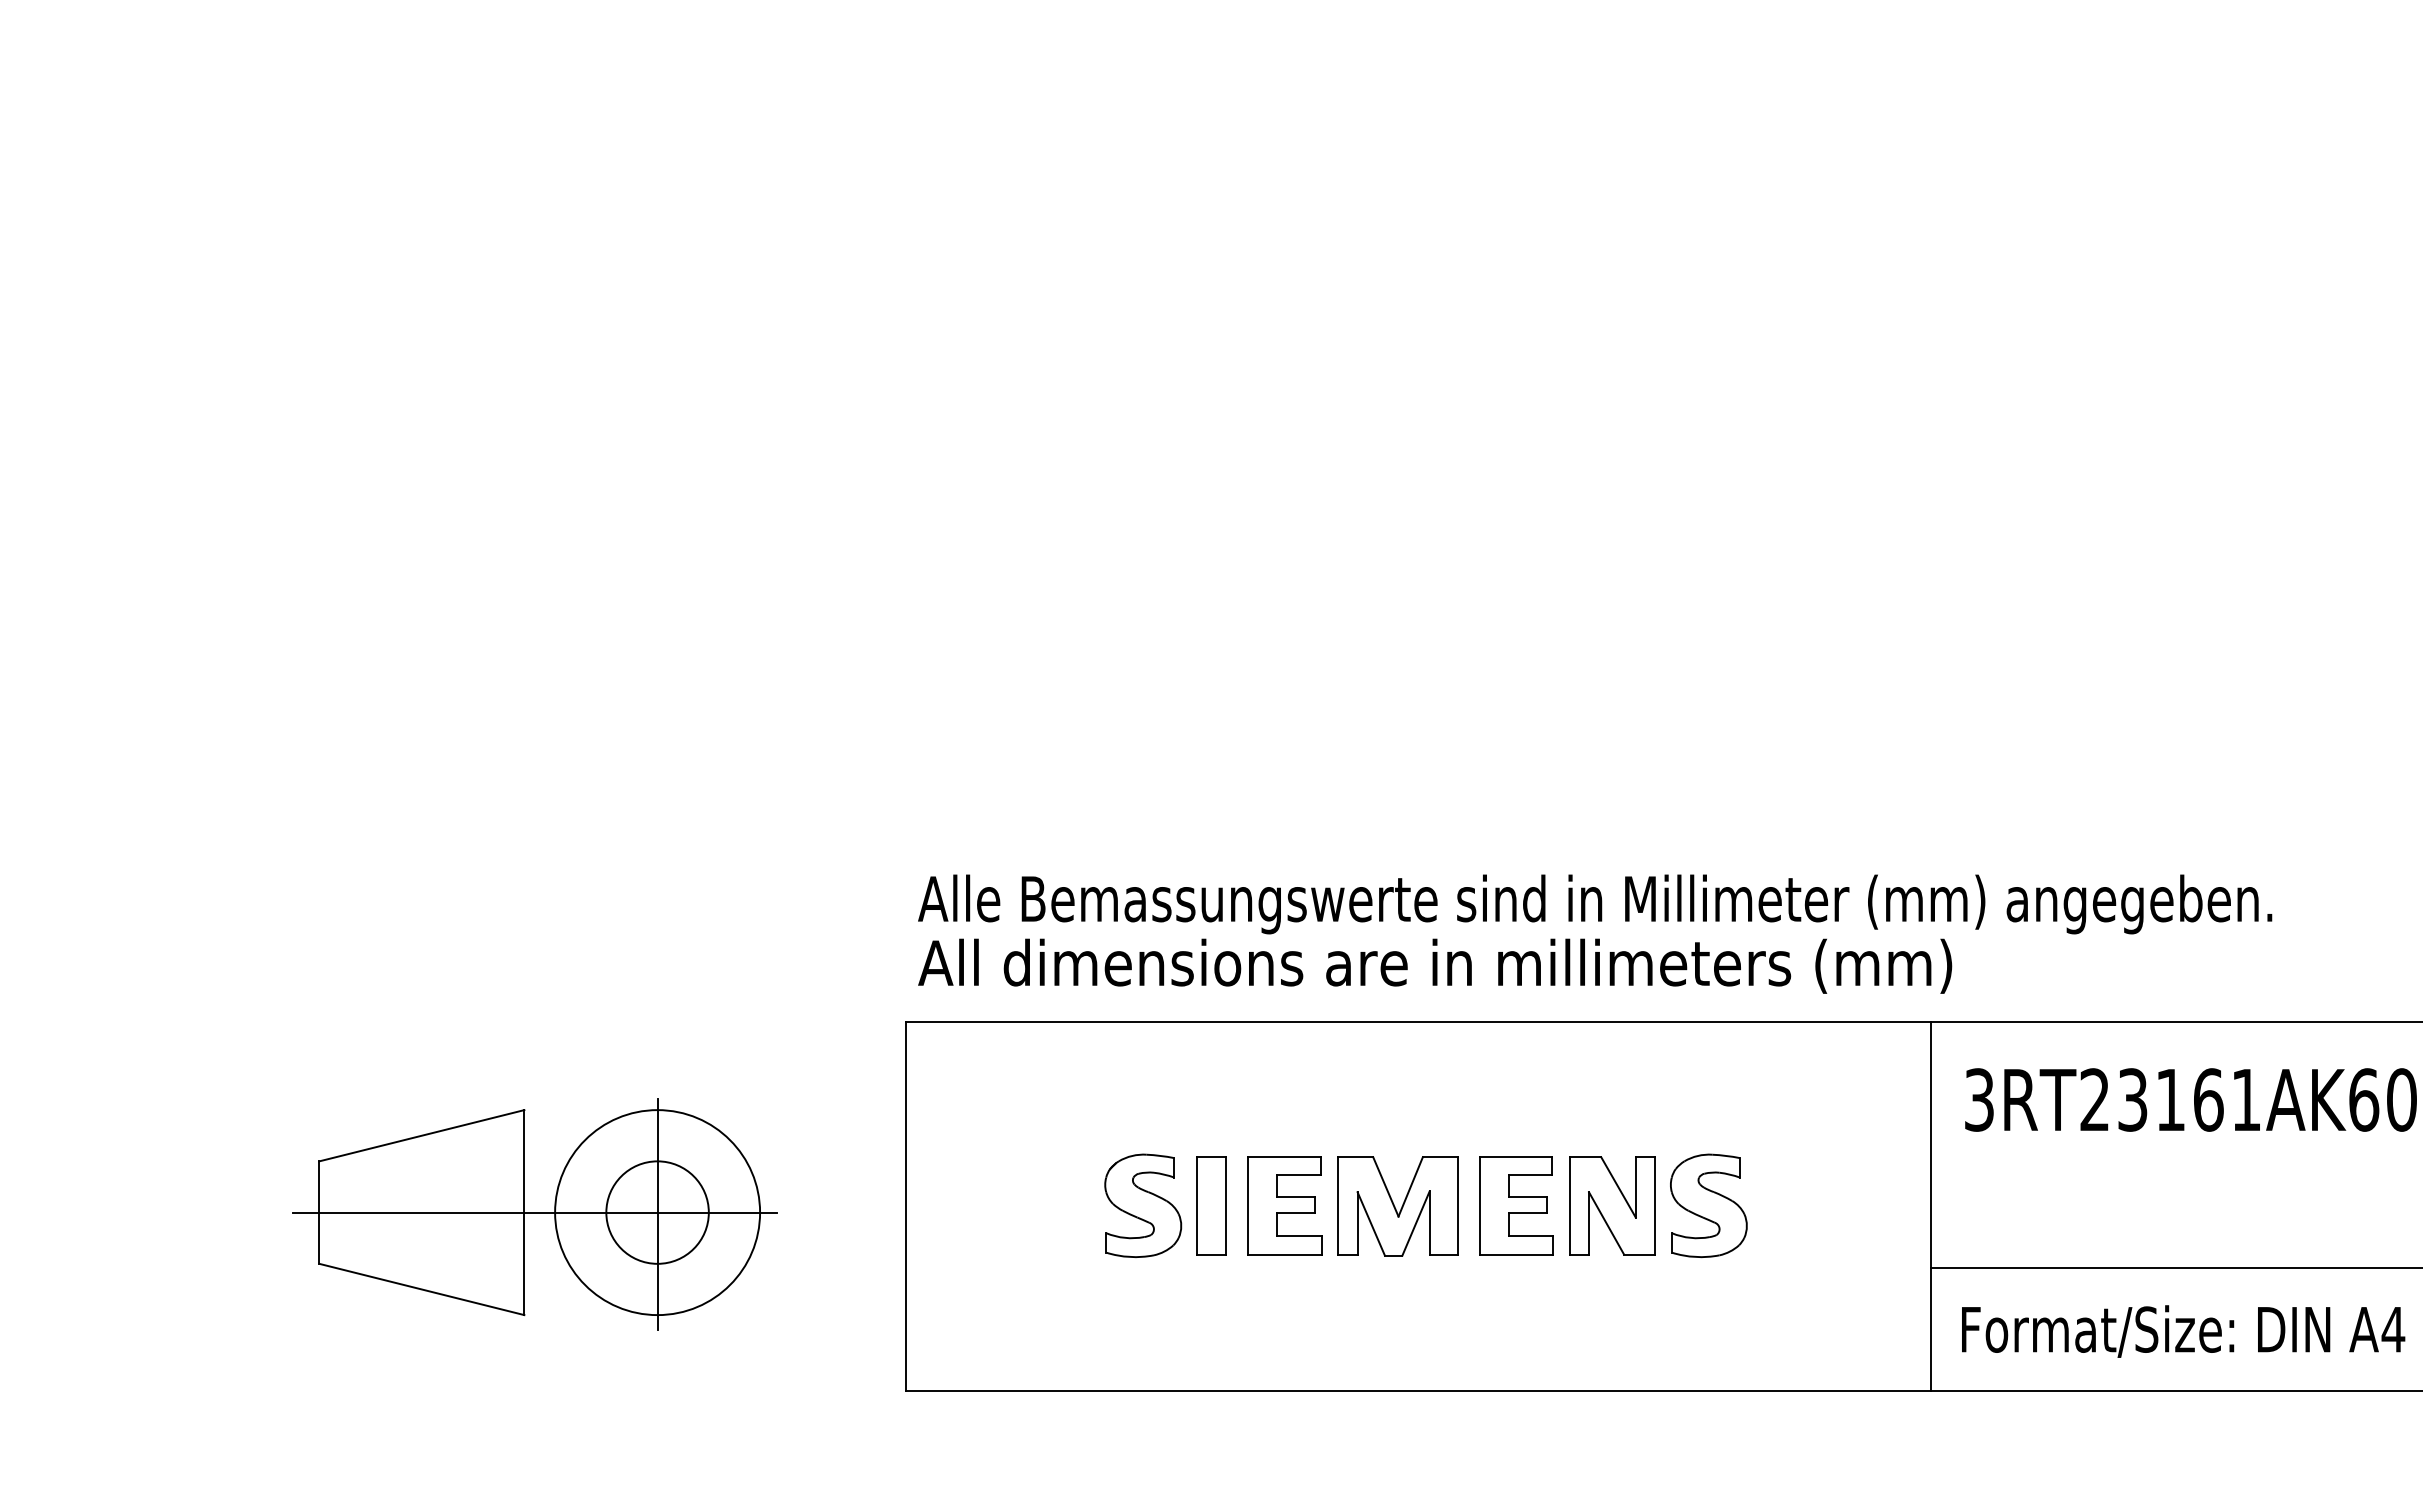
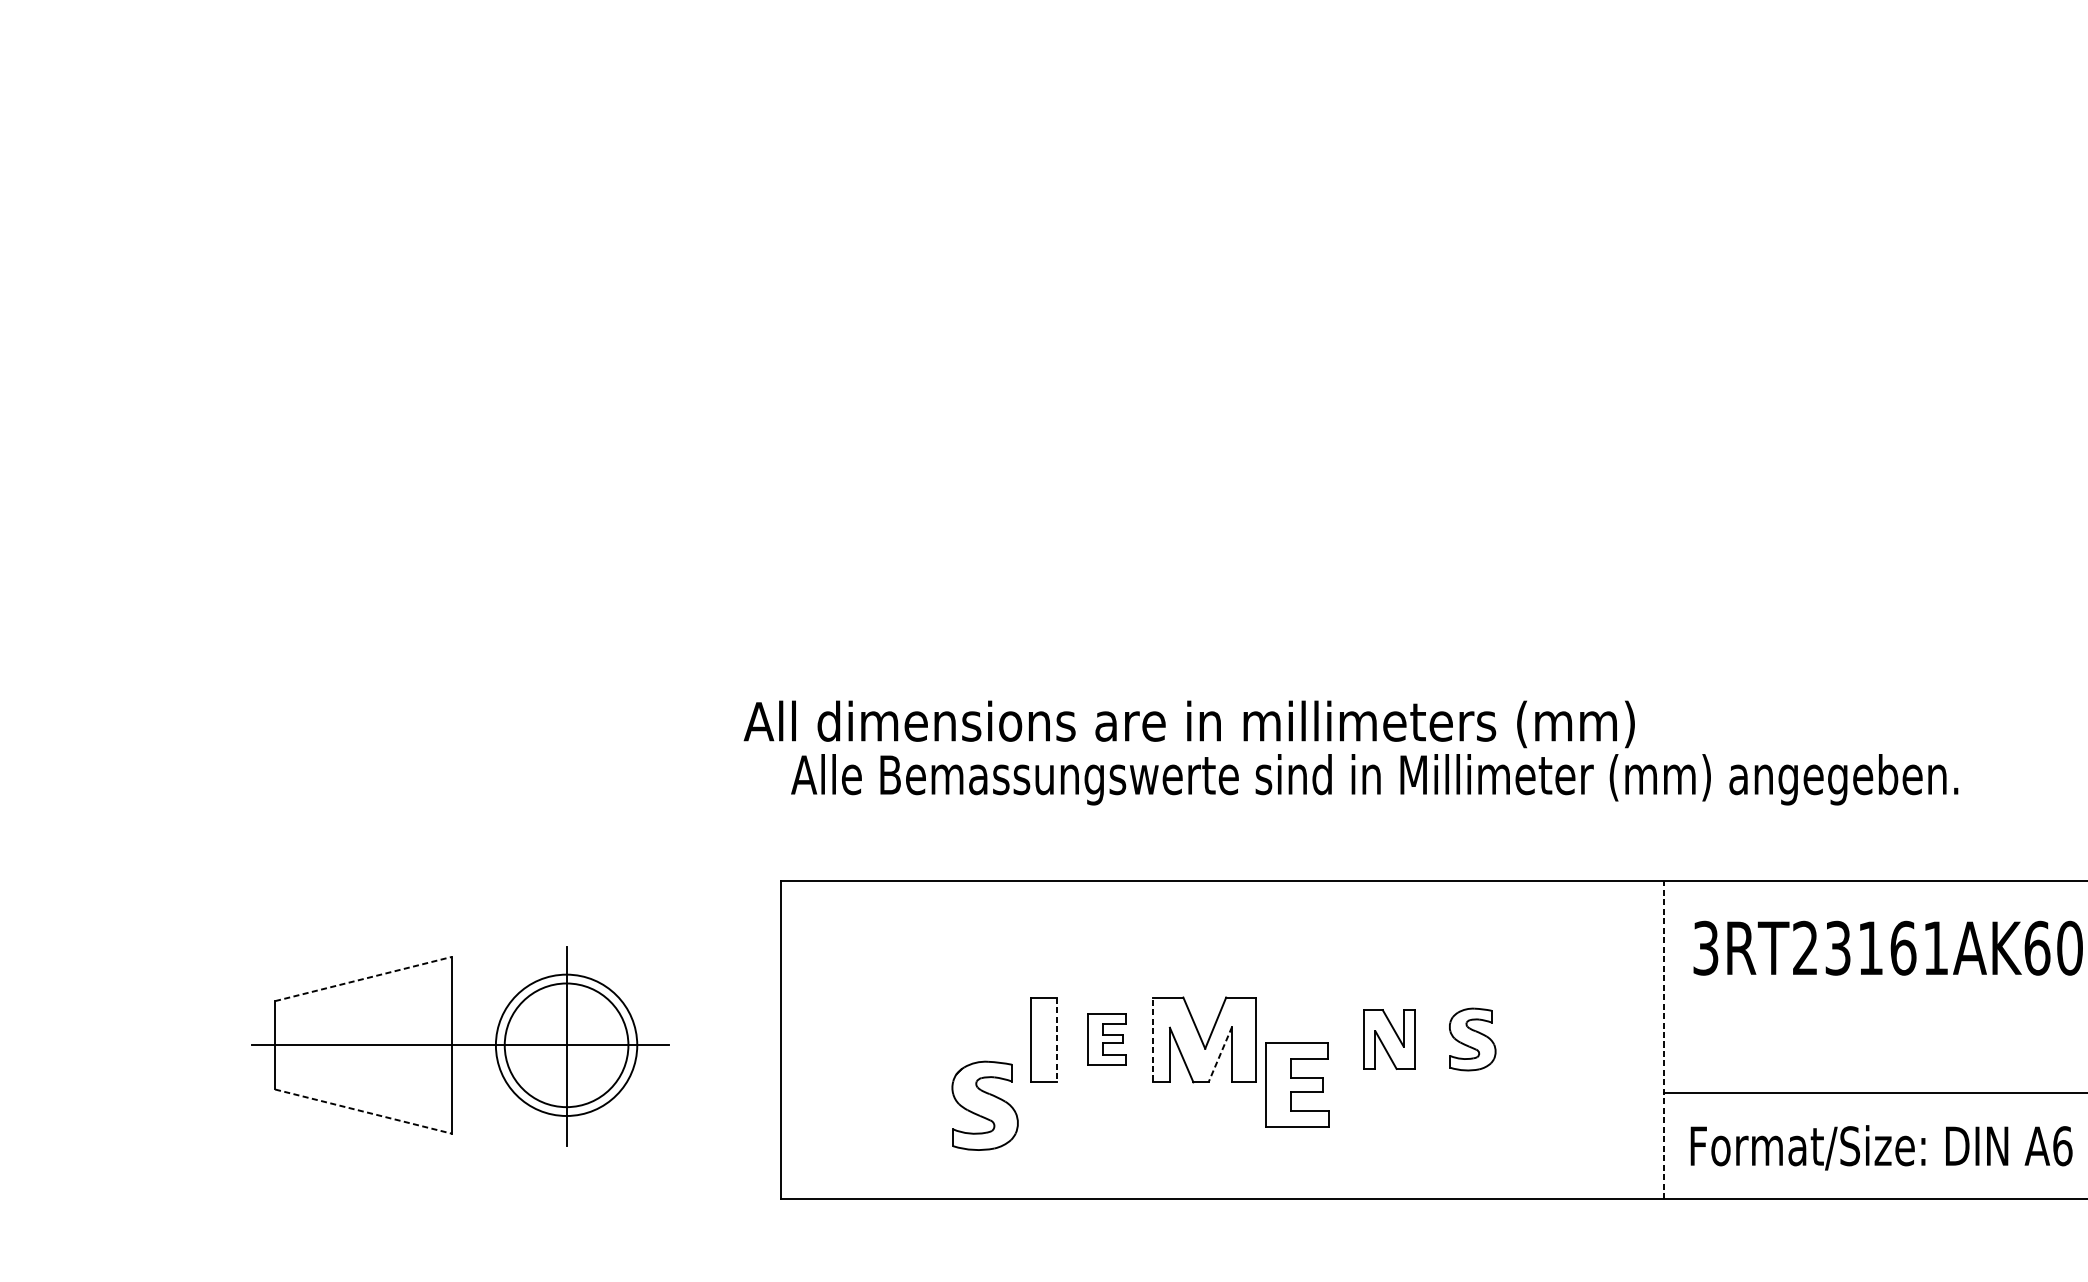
text: (1435, 965) -> (1189, 723), moved
line: (421, 1135) -> (363, 978), solid -> dashed
part: (1143, 1205) -> (985, 1105), moved
line: (1226, 1205) -> (1056, 1039), solid -> dashed
part: (1284, 1205) -> (1106, 1039), size x0.6
line: (1338, 1205) -> (1153, 1039), solid -> dashed
part: (1516, 1205) -> (1297, 1084), moved
part: (1612, 1205) -> (1389, 1039), size x0.7
part: (1708, 1205) -> (1472, 1039), size x0.7
line: (1930, 1206) -> (1663, 1040), solid -> dashed
circle: (657, 1212) -> (566, 1045), size x0.7
circle: (657, 1212) -> (566, 1045), size x1.6
line: (1416, 1223) -> (1220, 1054), solid -> dashed
line: (421, 1289) -> (363, 1111), solid -> dashed
text: (2393, 1329) -> (2062, 1146), A4 -> A6

